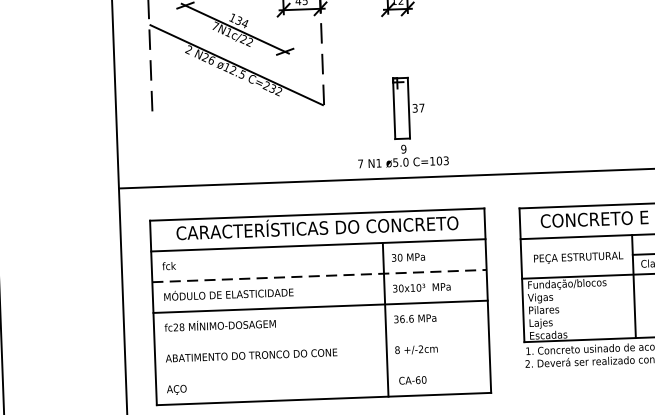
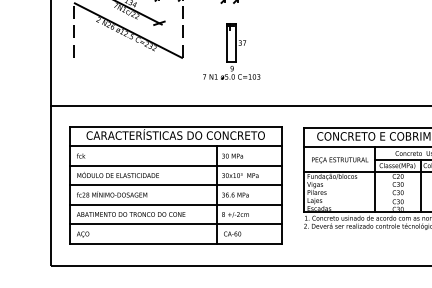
part: (401, 122) -> (231, 51), moved
line: (318, 275) -> (175, 165), dashed -> solid
line: (321, 337) -> (175, 204), added
line: (322, 368) -> (175, 224), added

